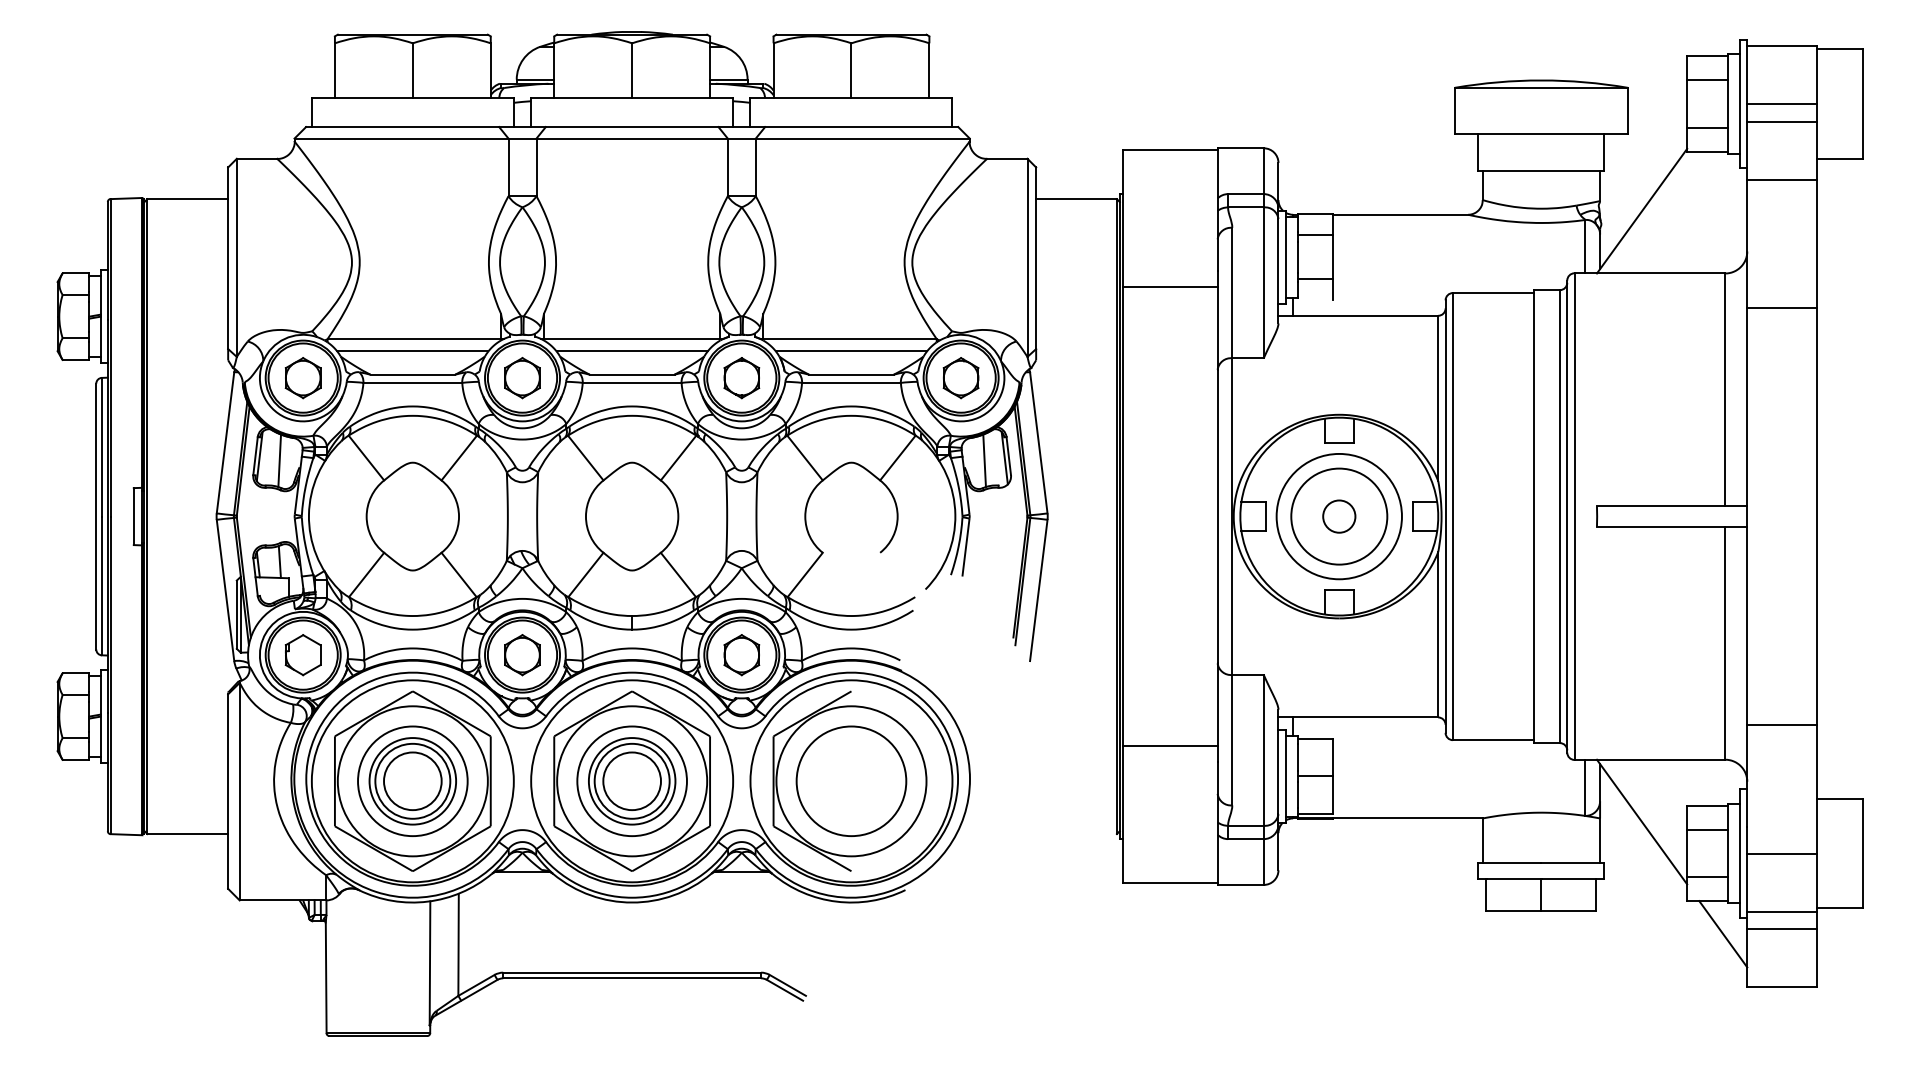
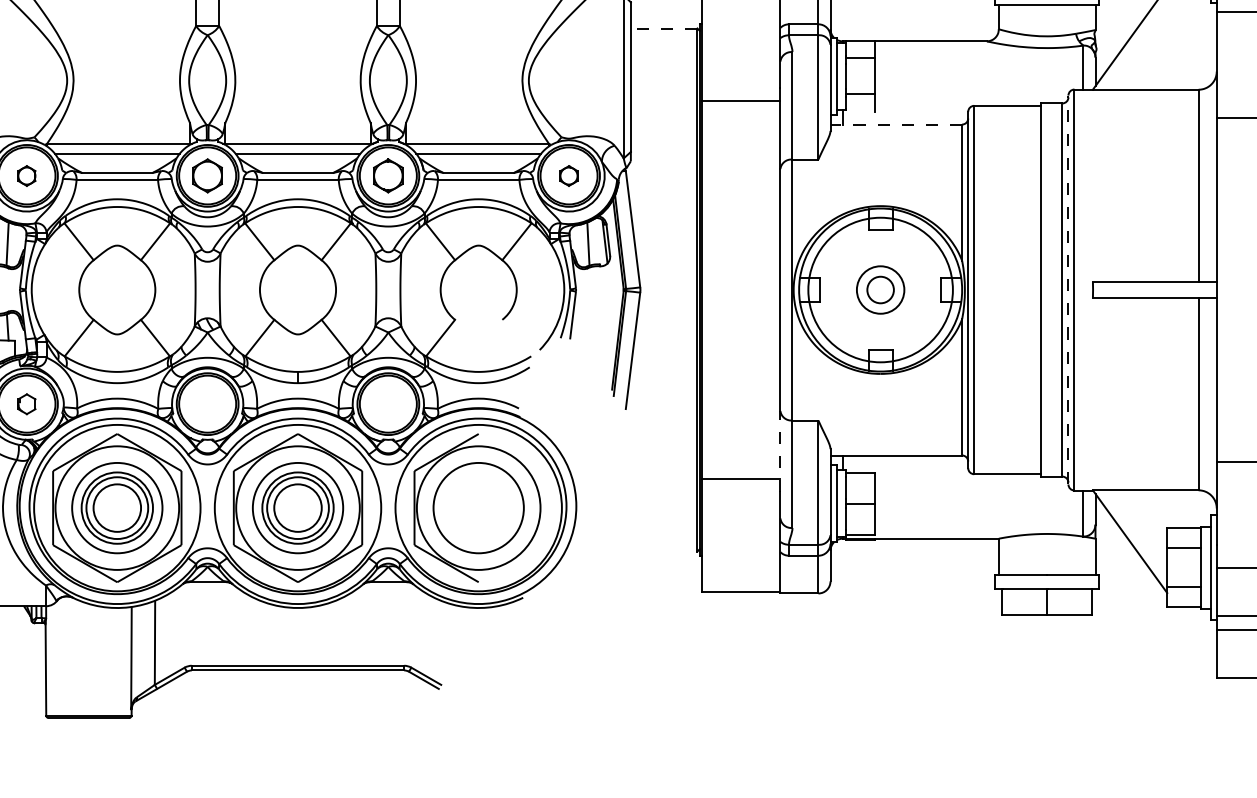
line: (1076, 199) -> (664, 28), solid -> dashed
line: (1358, 315) -> (896, 124), solid -> dashed
part: (302, 378) -> (26, 176), size x0.6
part: (960, 378) -> (568, 176), size x0.6
circle: (1338, 516) -> (879, 289), size x1.4
circle: (1339, 516) -> (880, 289), size x0.6
line: (1567, 516) -> (1068, 289), solid -> dashed
part: (302, 655) -> (26, 404), size x0.6
part: (522, 655) -> (207, 404), removed
part: (741, 655) -> (388, 404), removed
line: (1217, 712) -> (780, 451), solid -> dashed
line: (1723, 934) -> (1197, 634), removed

